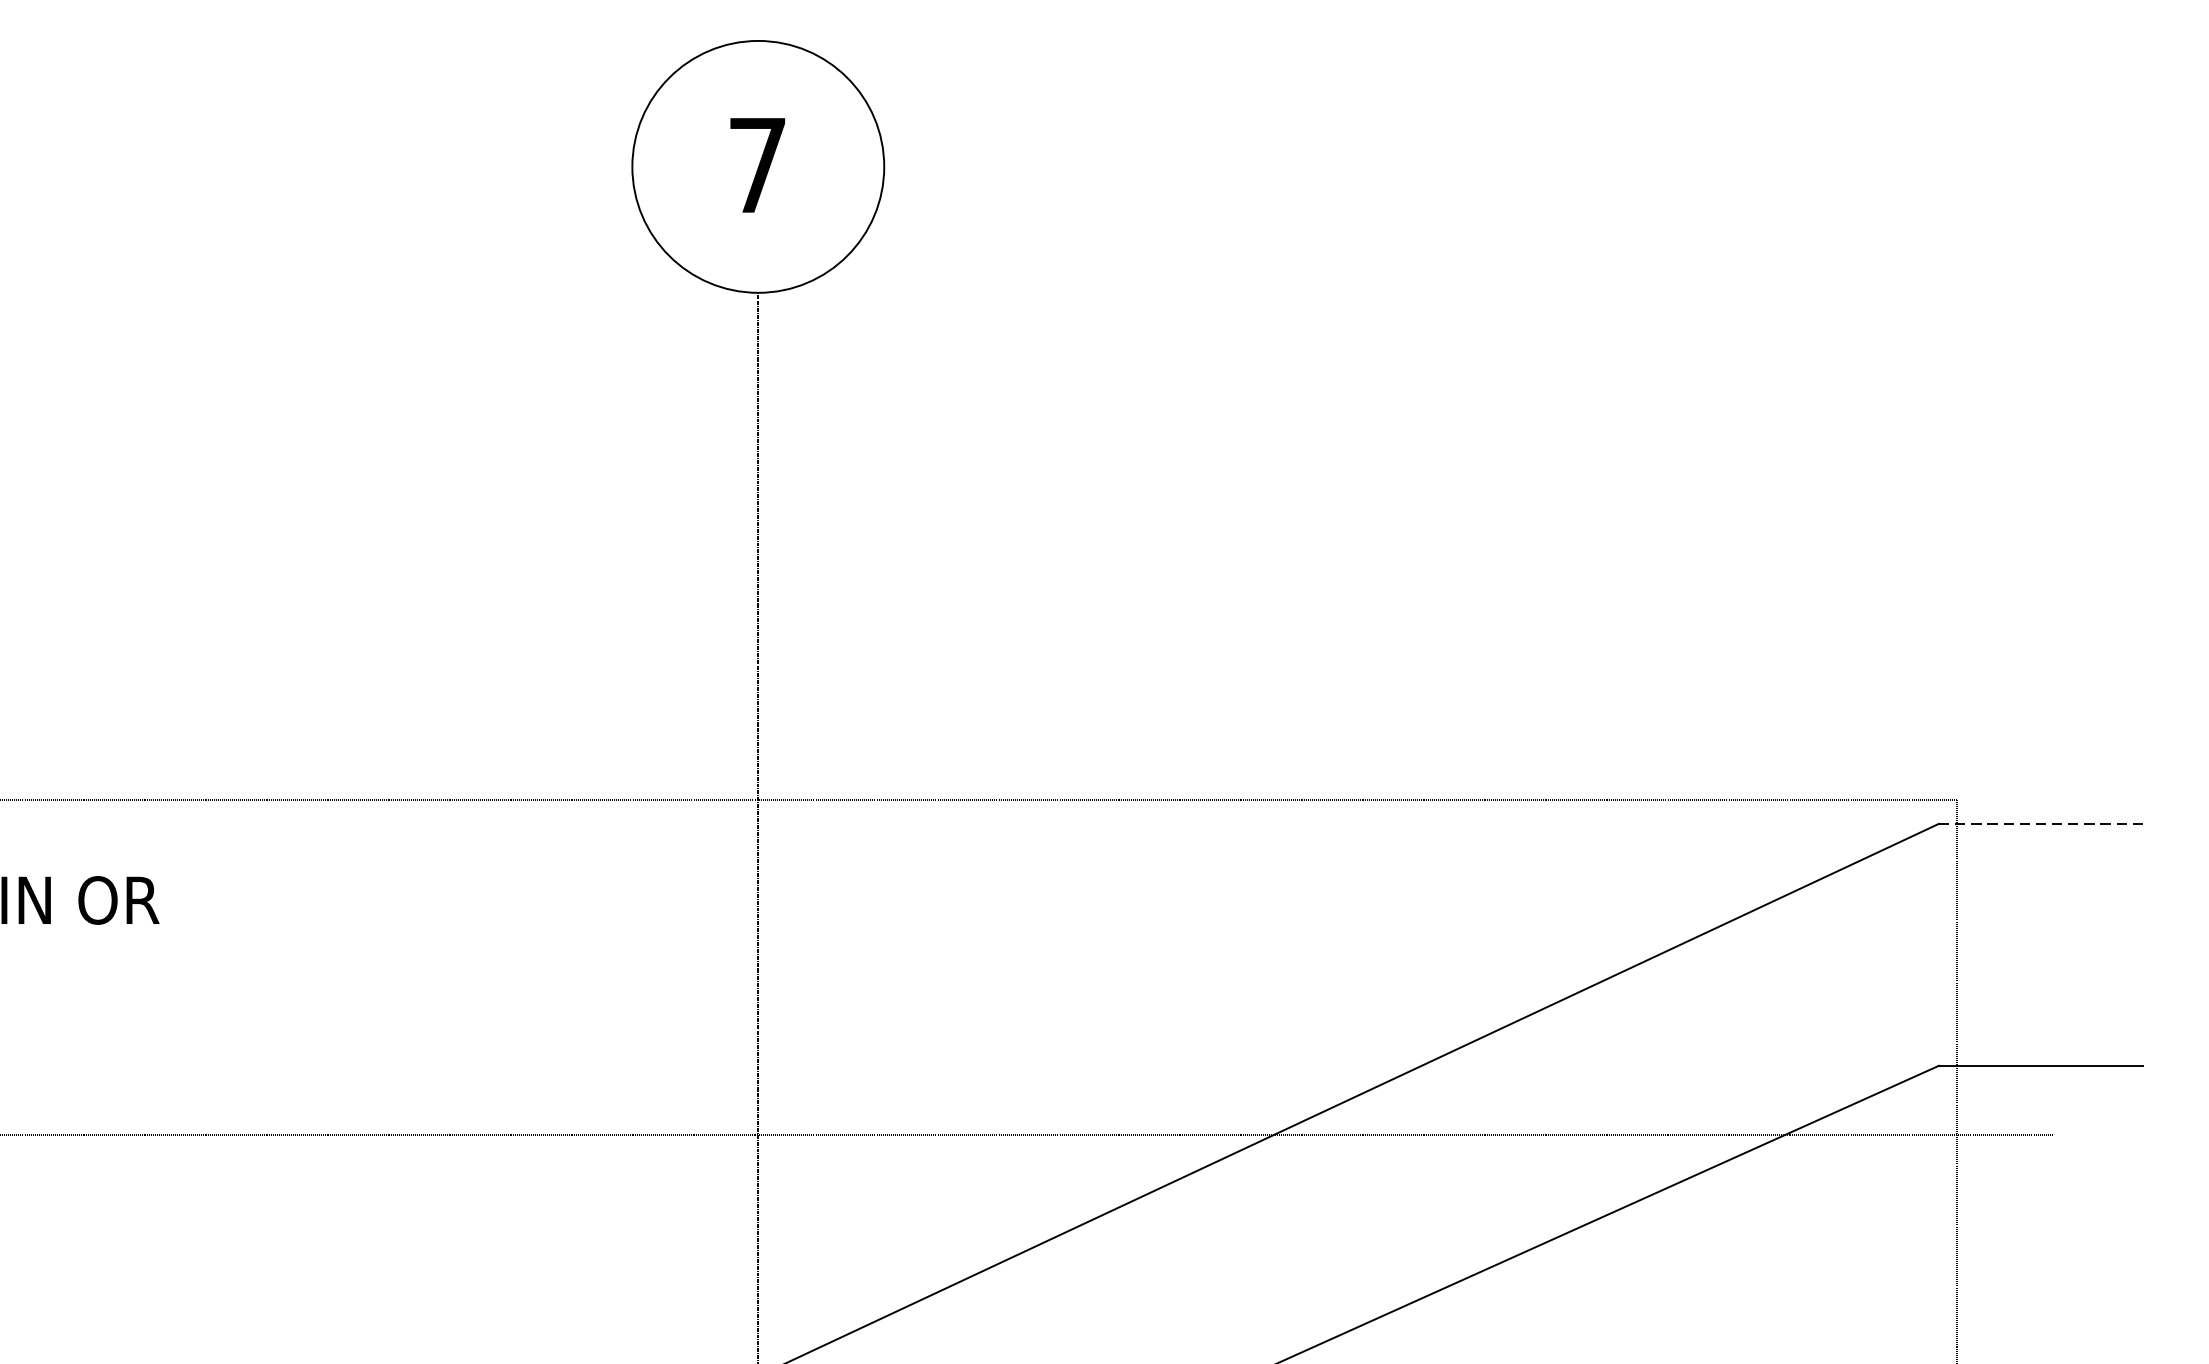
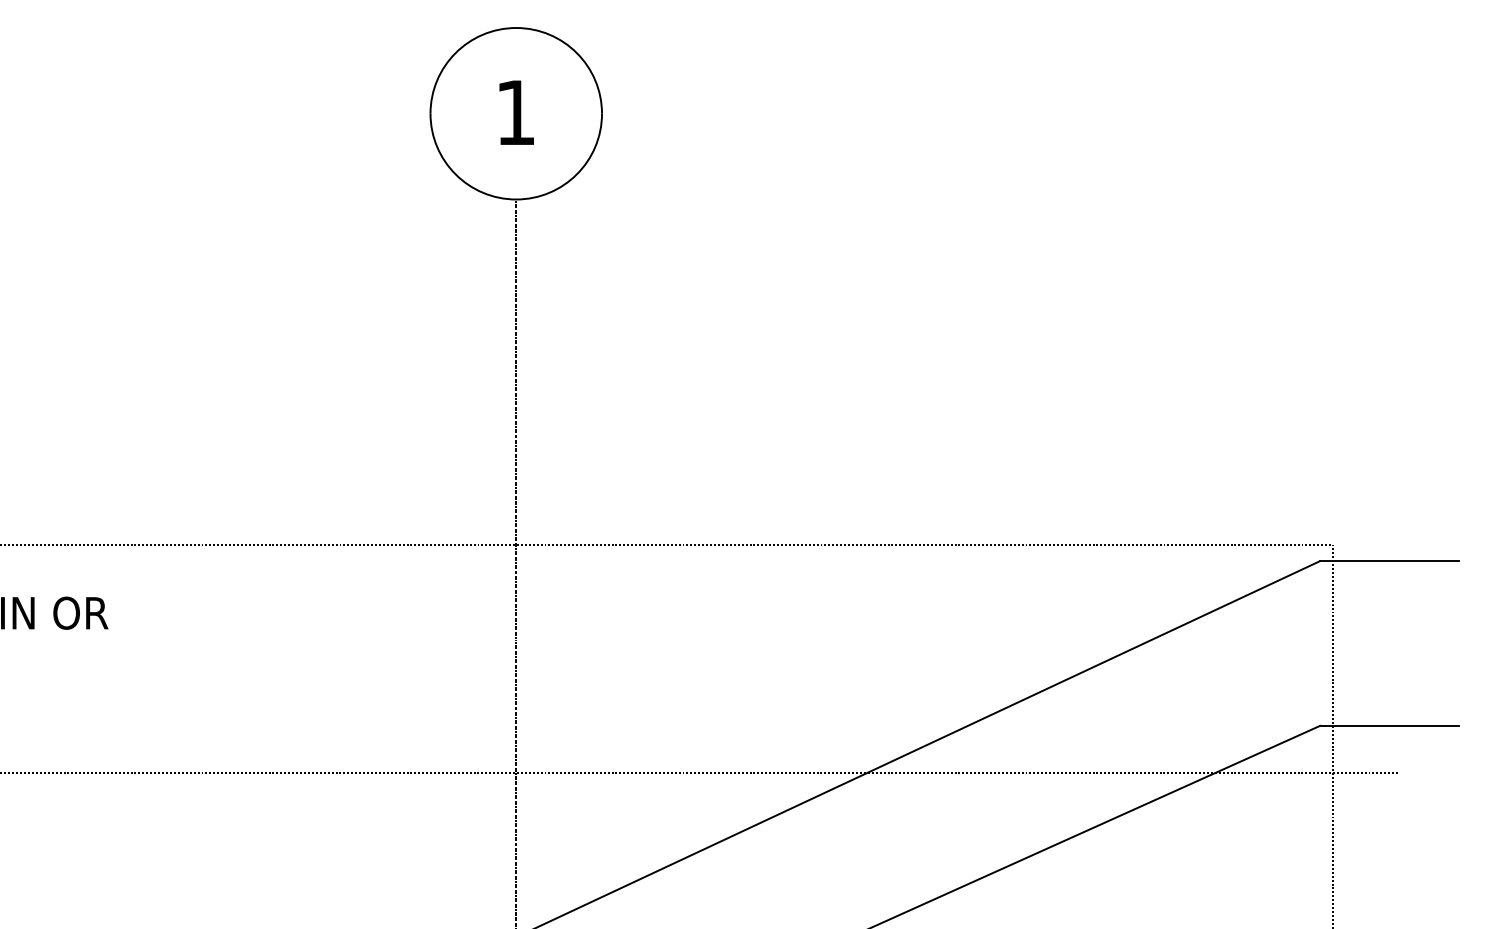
text: (757, 165) -> (515, 112), 7 -> 1
line: (2042, 824) -> (1390, 561), dashed -> solid

